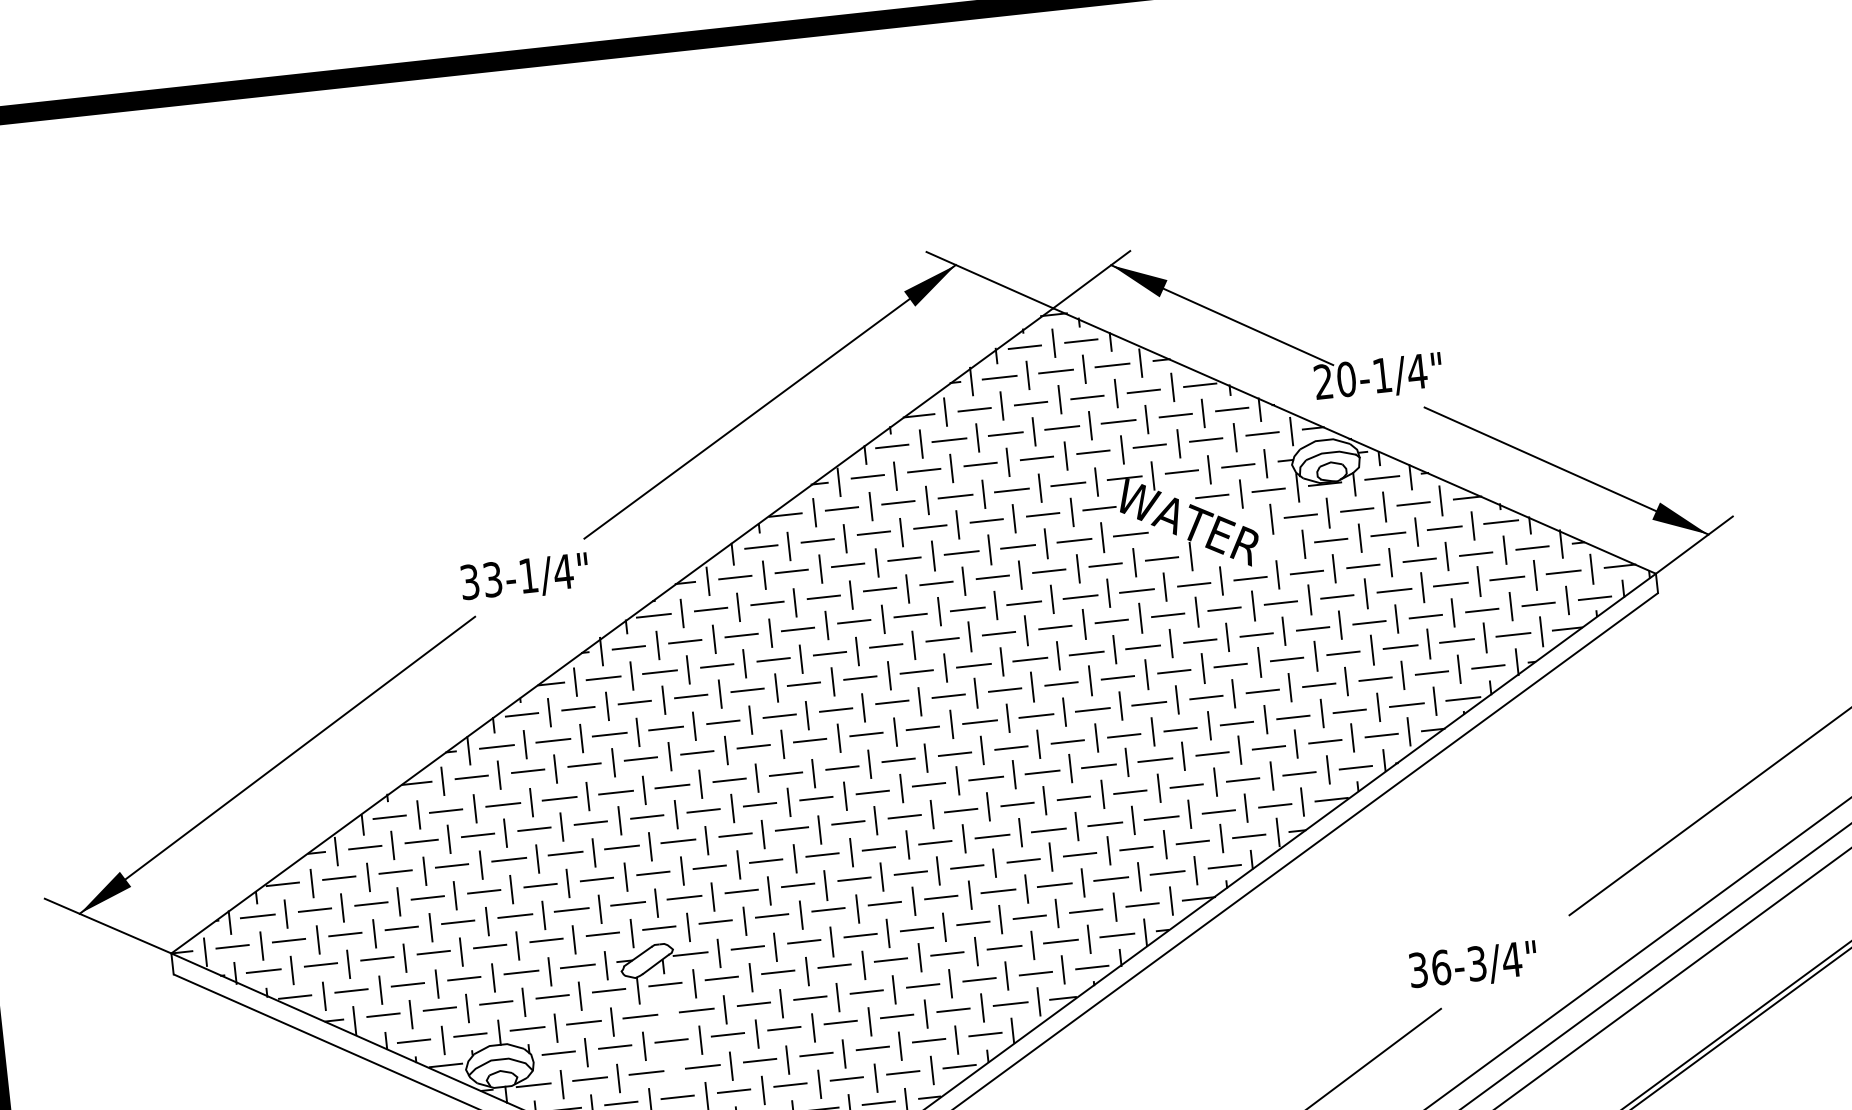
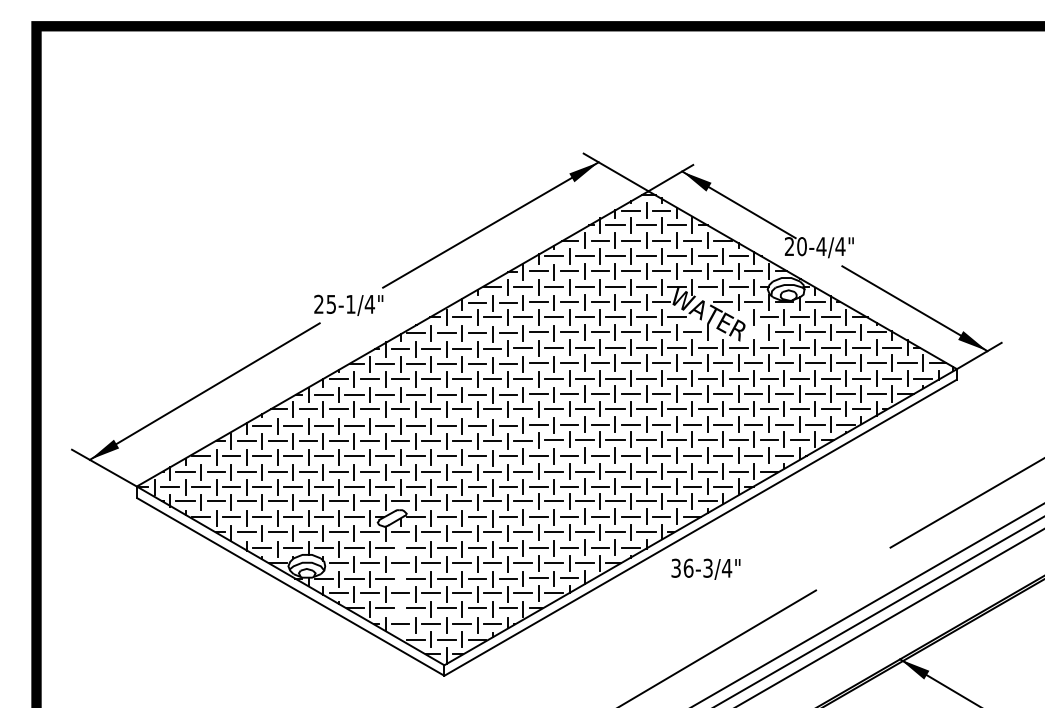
text: (1382, 375) -> (821, 246), 20-1/4" -> 20-4/4"
text: (481, 579) -> (325, 303), 33-1/4" -> 25-1/4"
text: (1472, 964) -> (705, 568), moved

